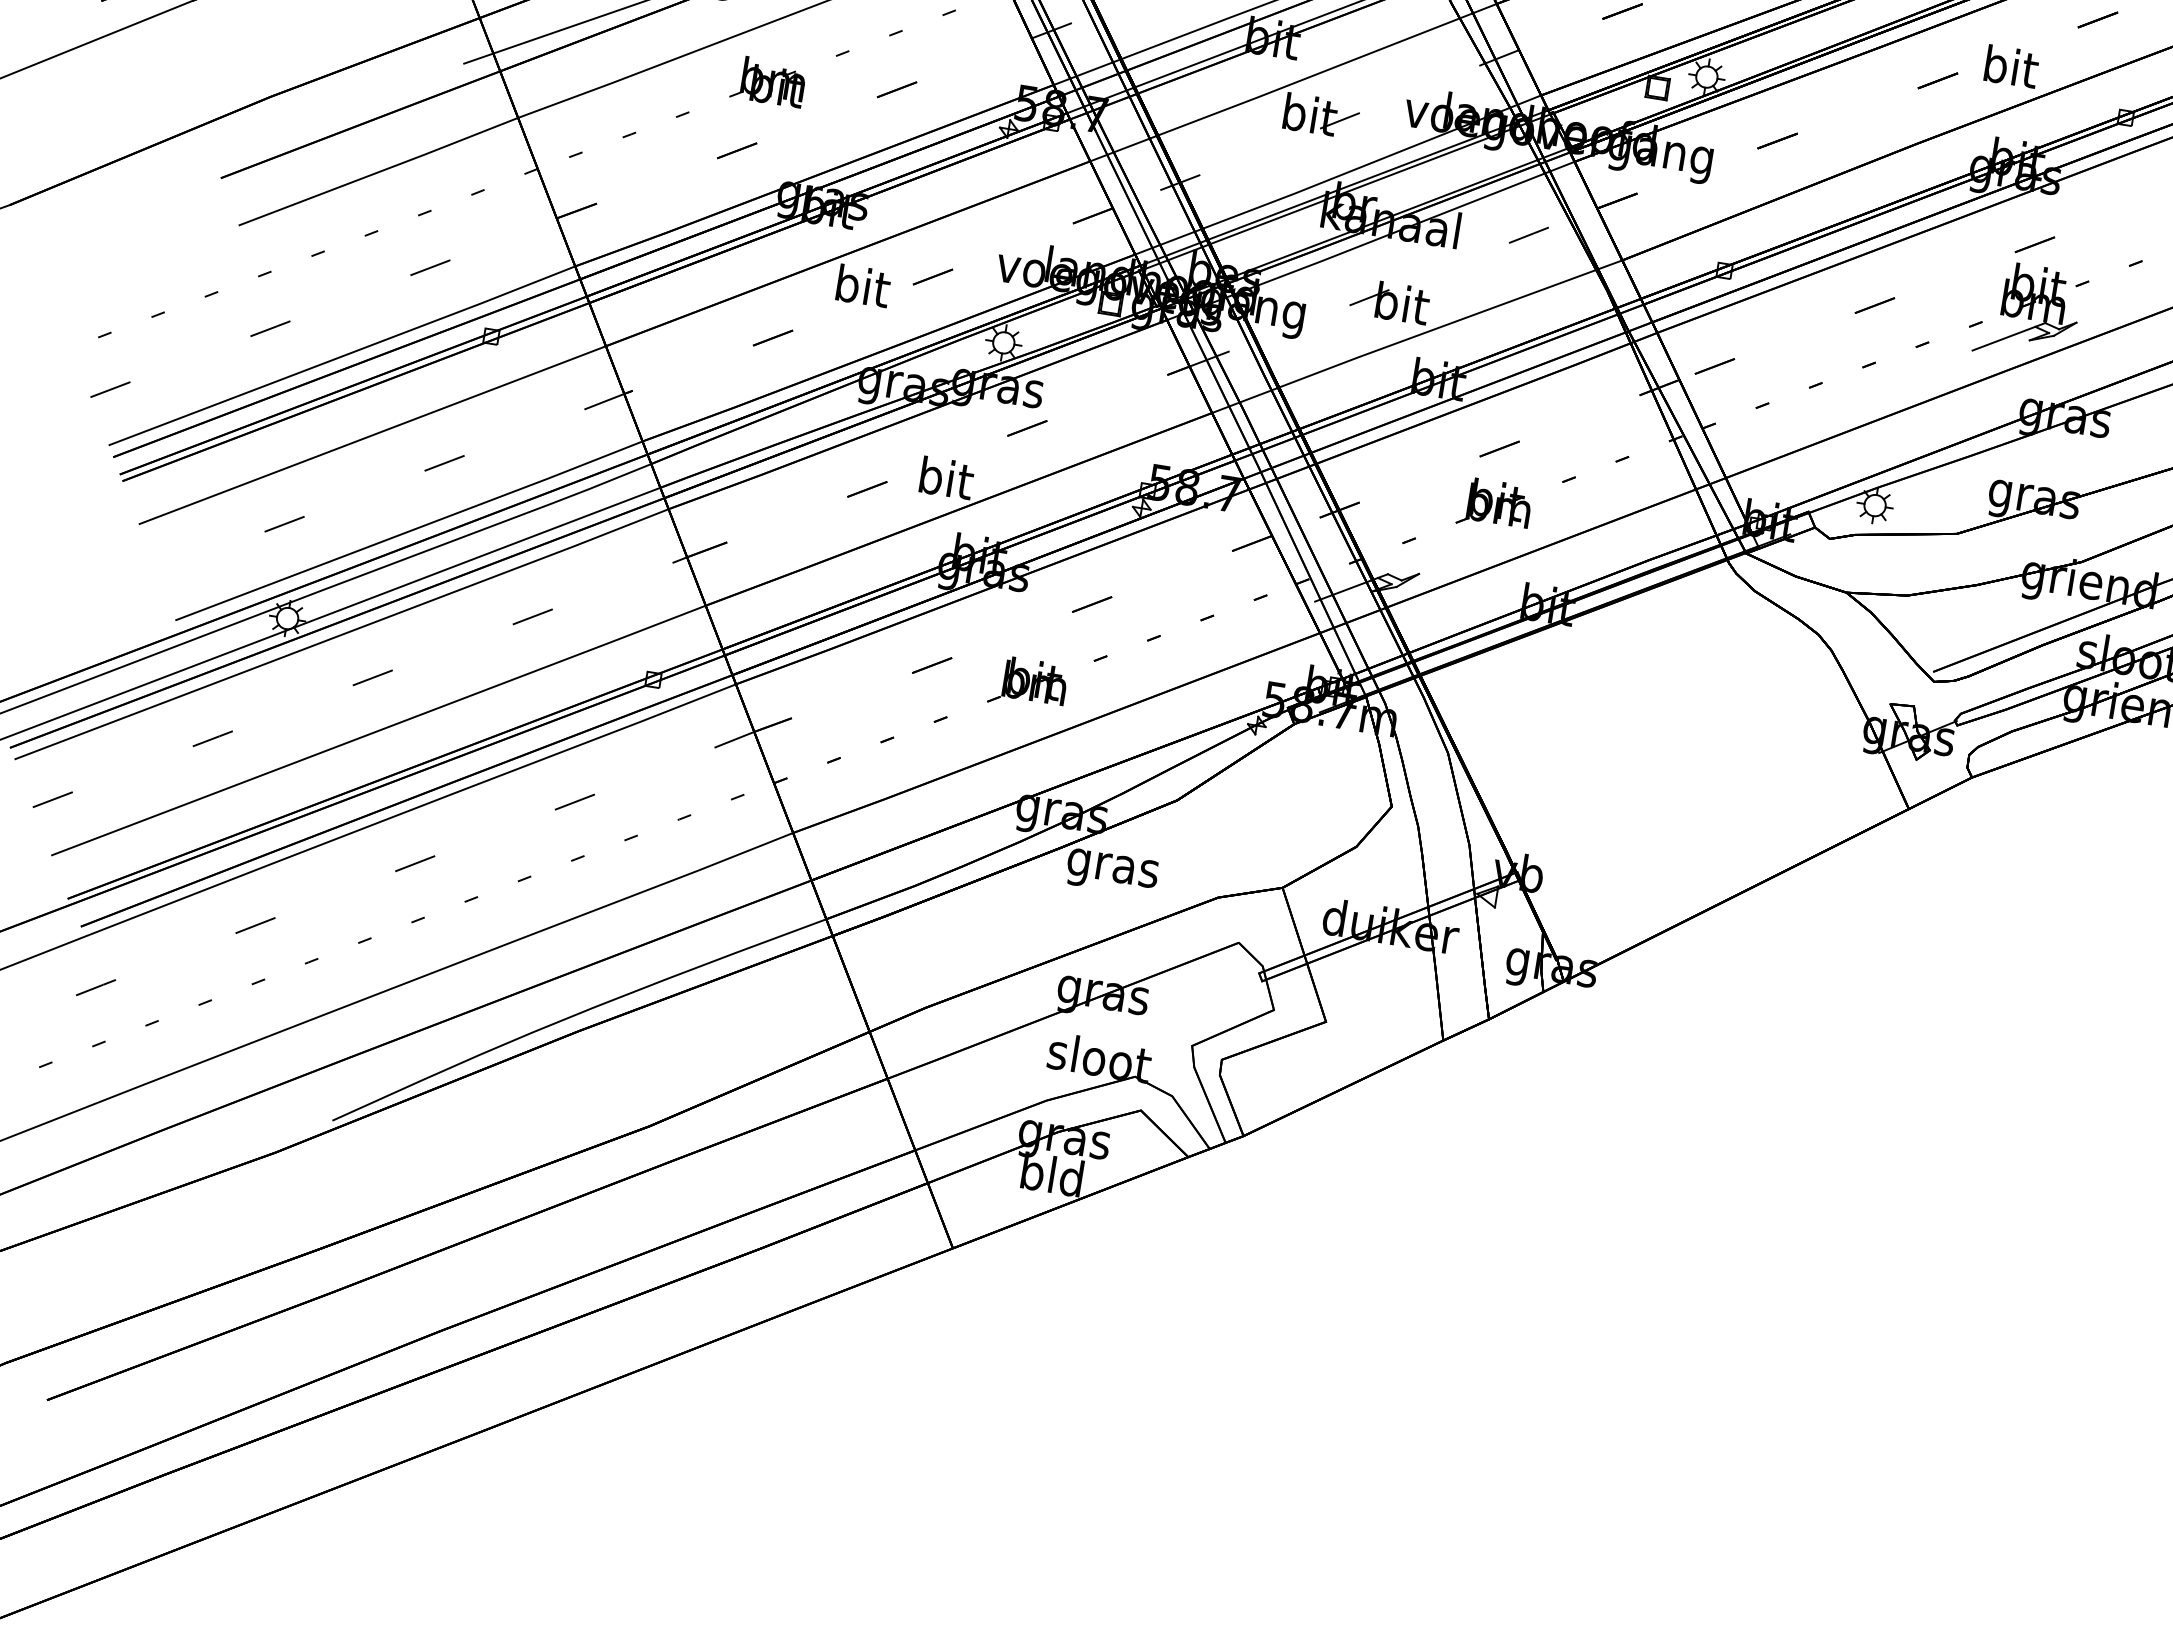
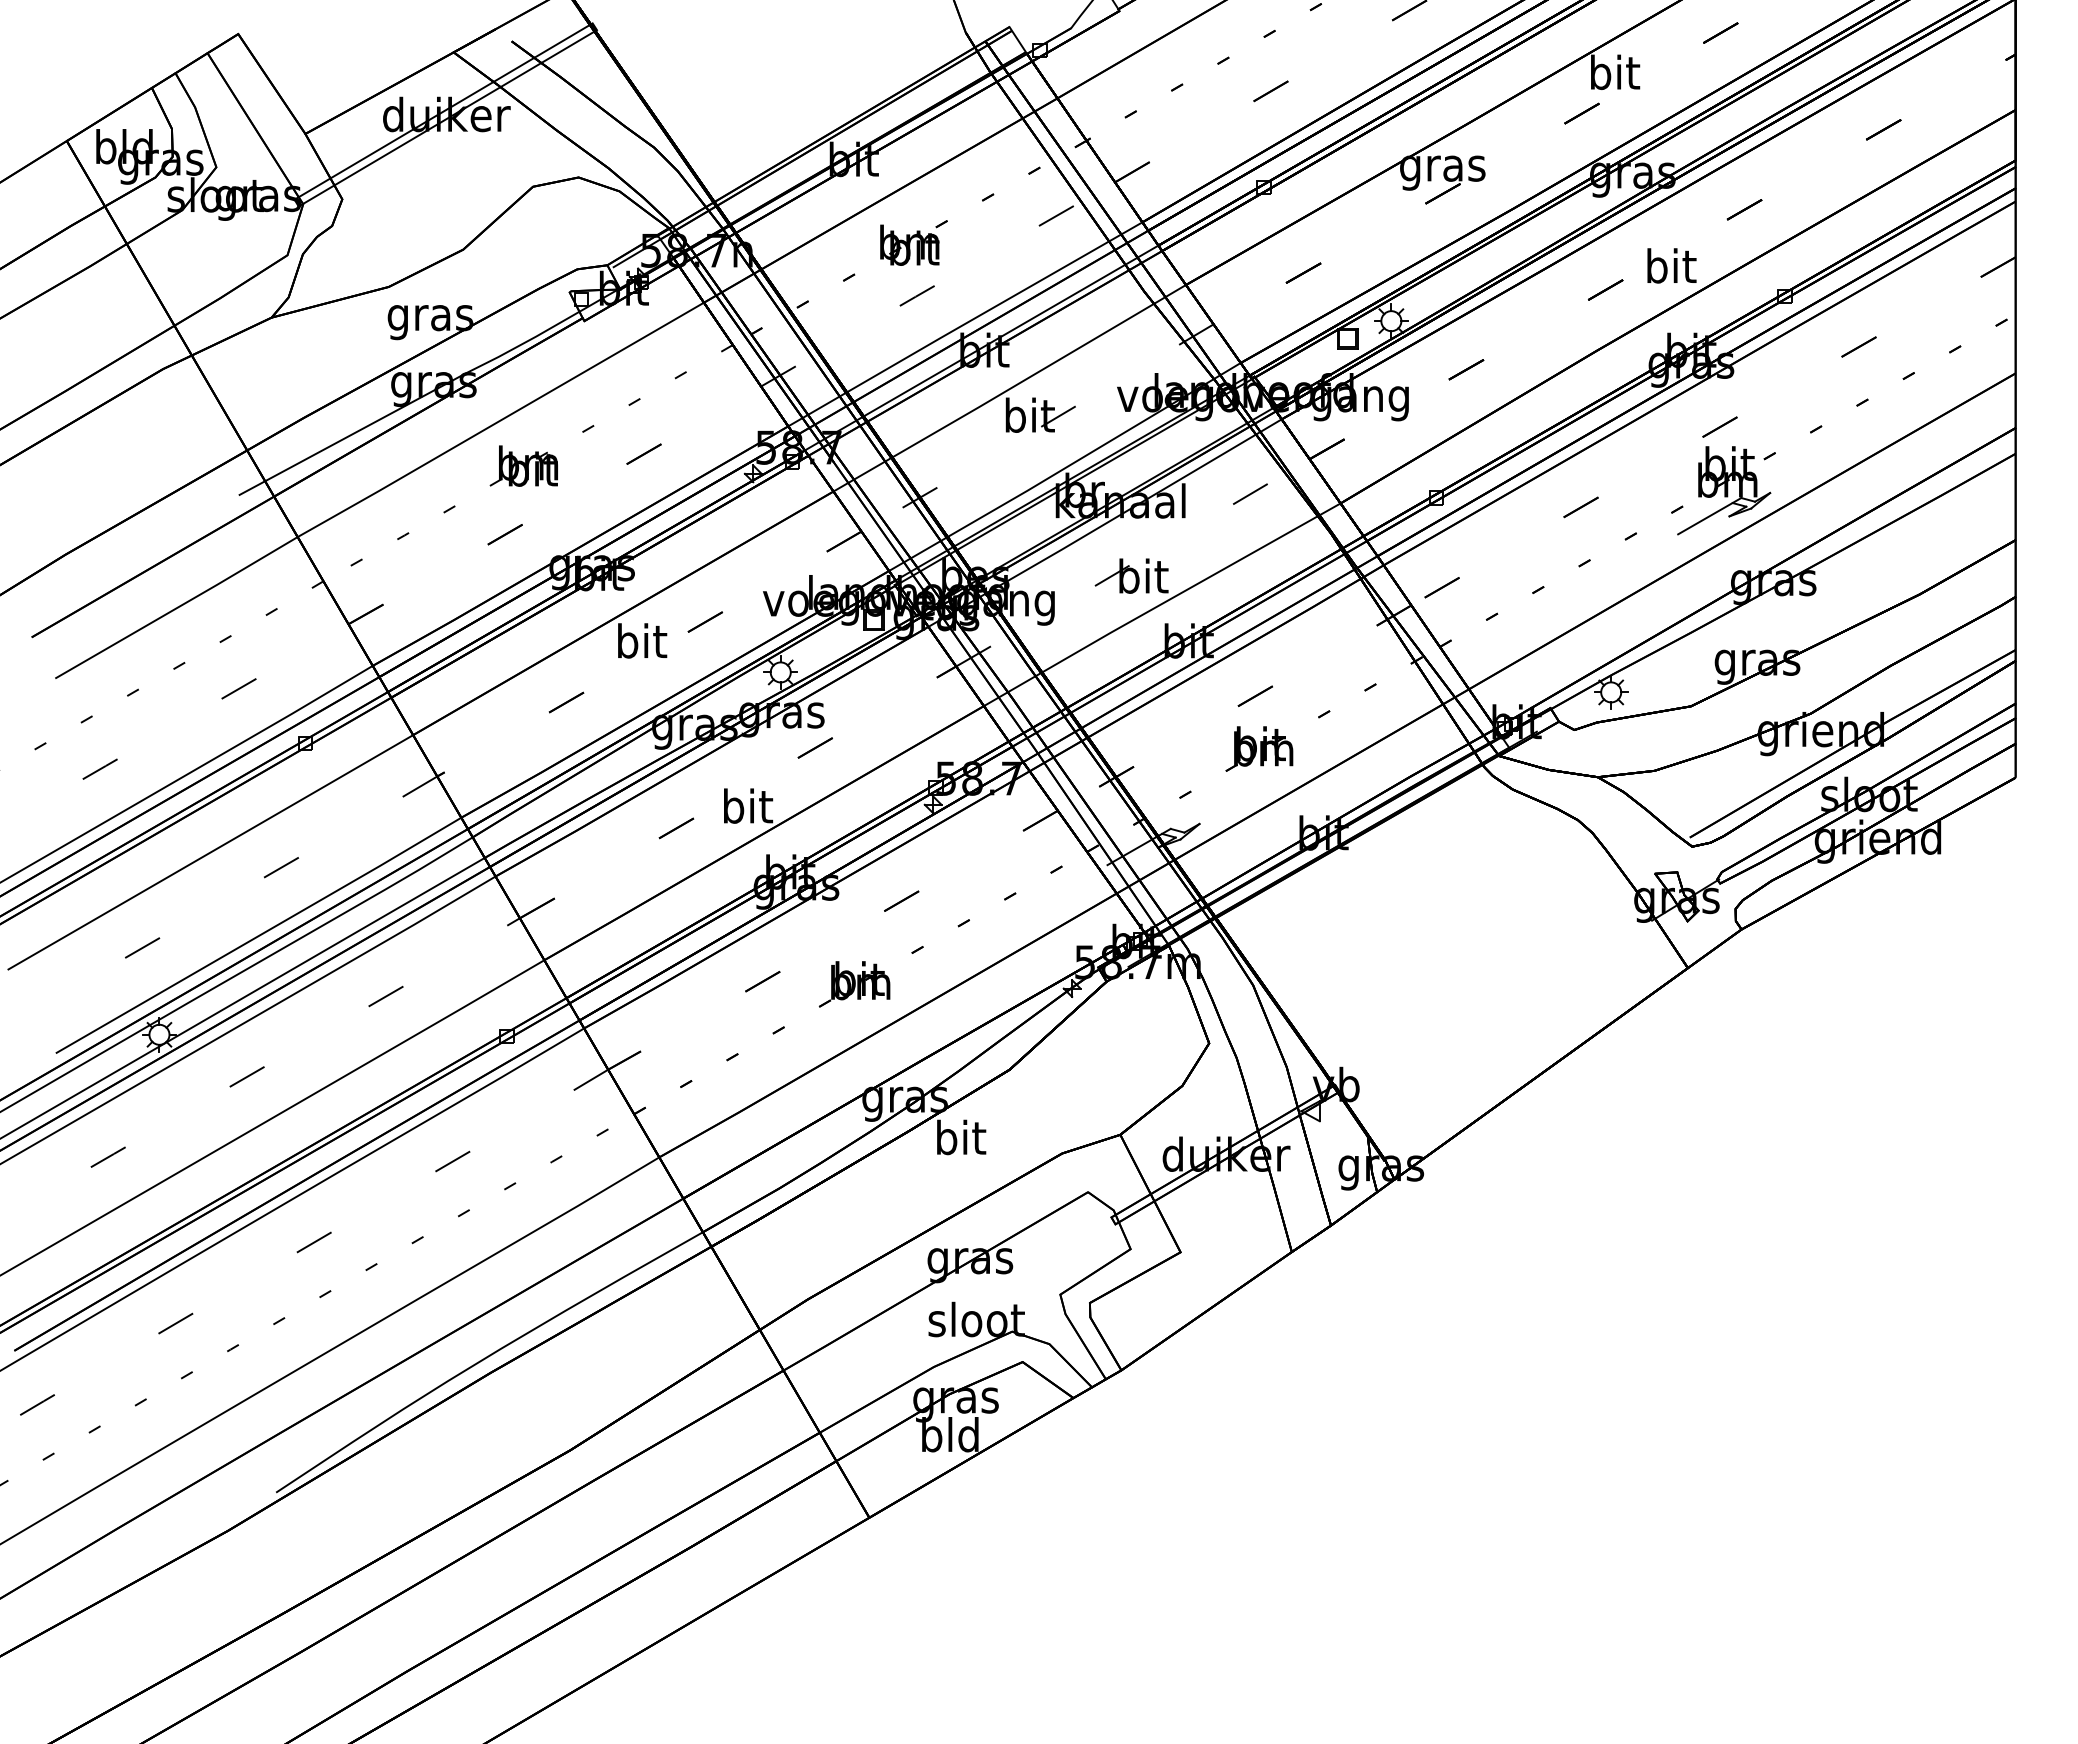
text: (1113, 867) -> (960, 1141), gras -> bit

